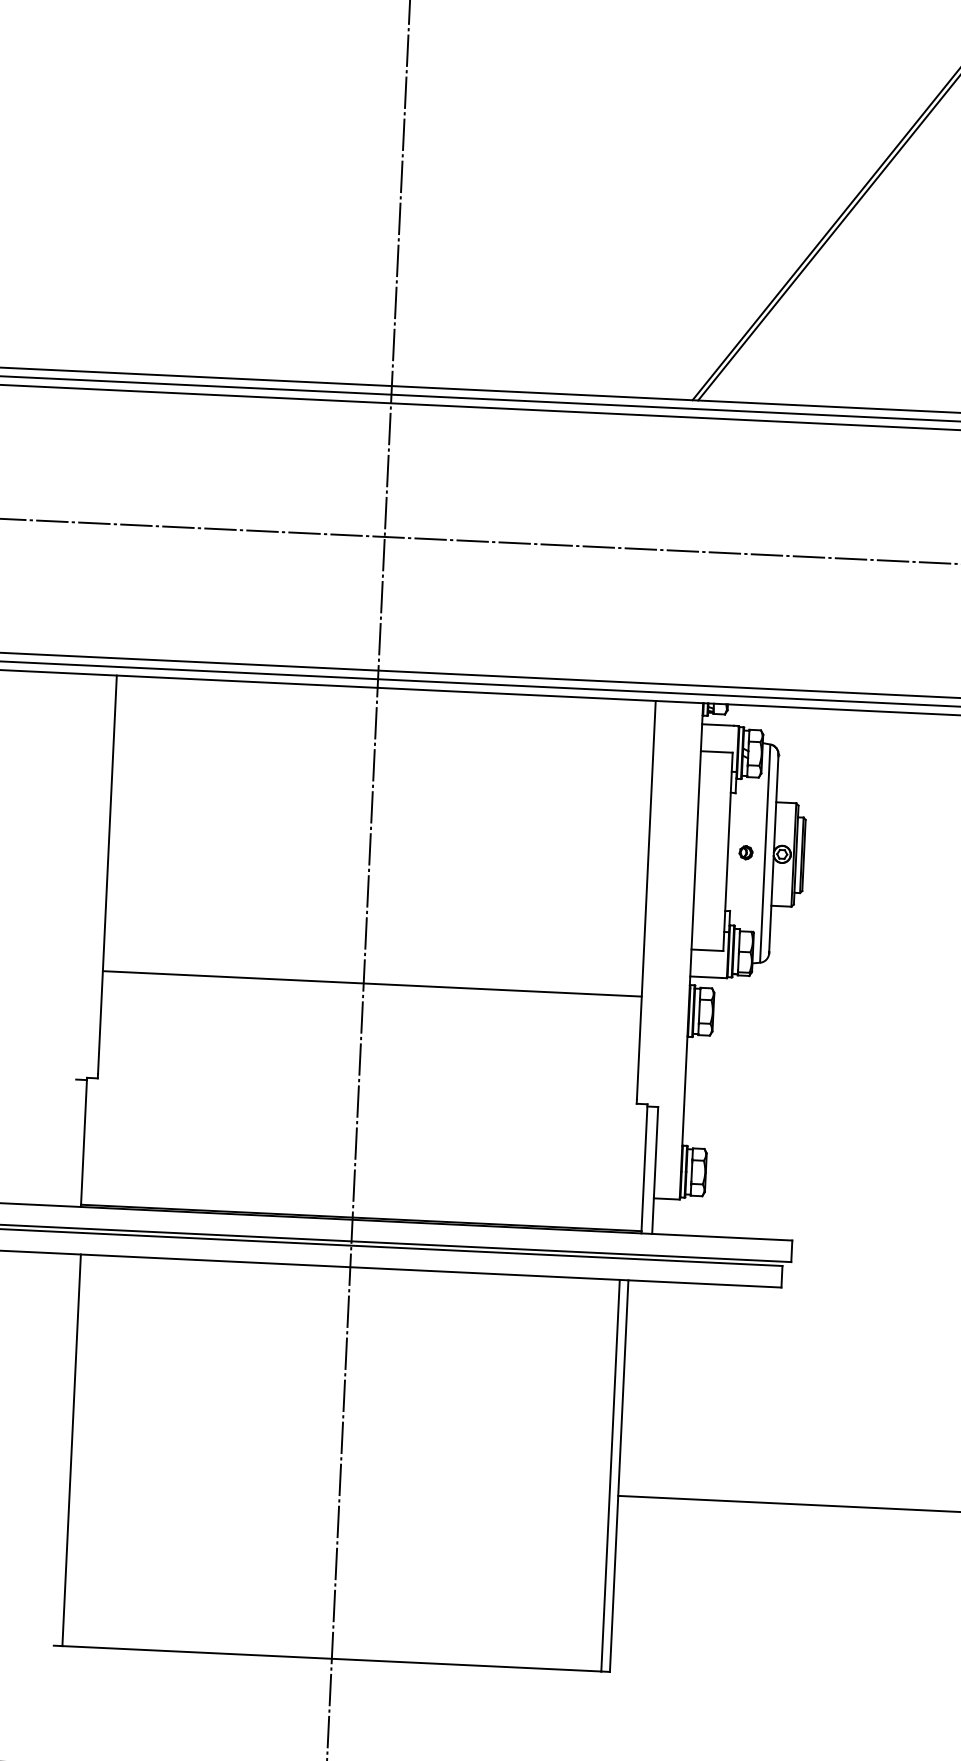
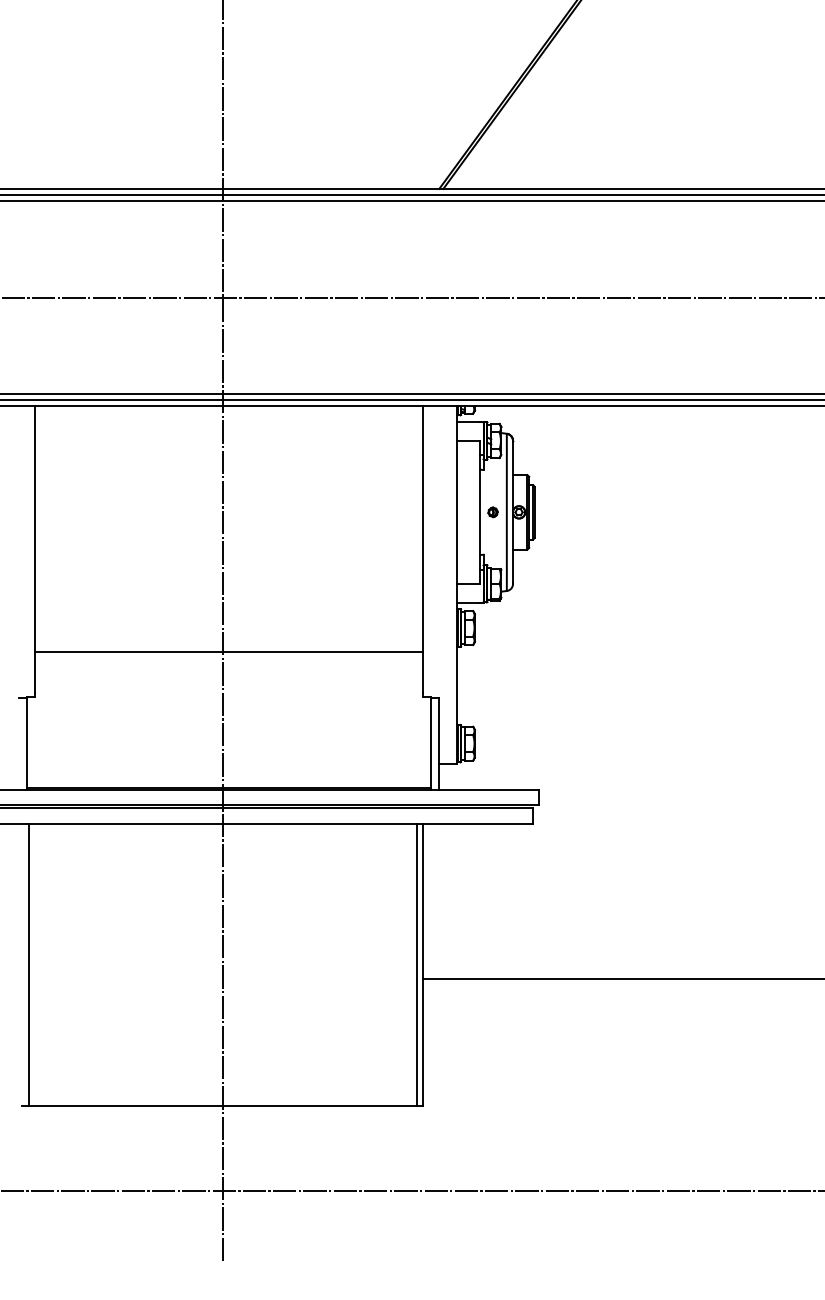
line: (371, 984) -> (228, 652), moved

